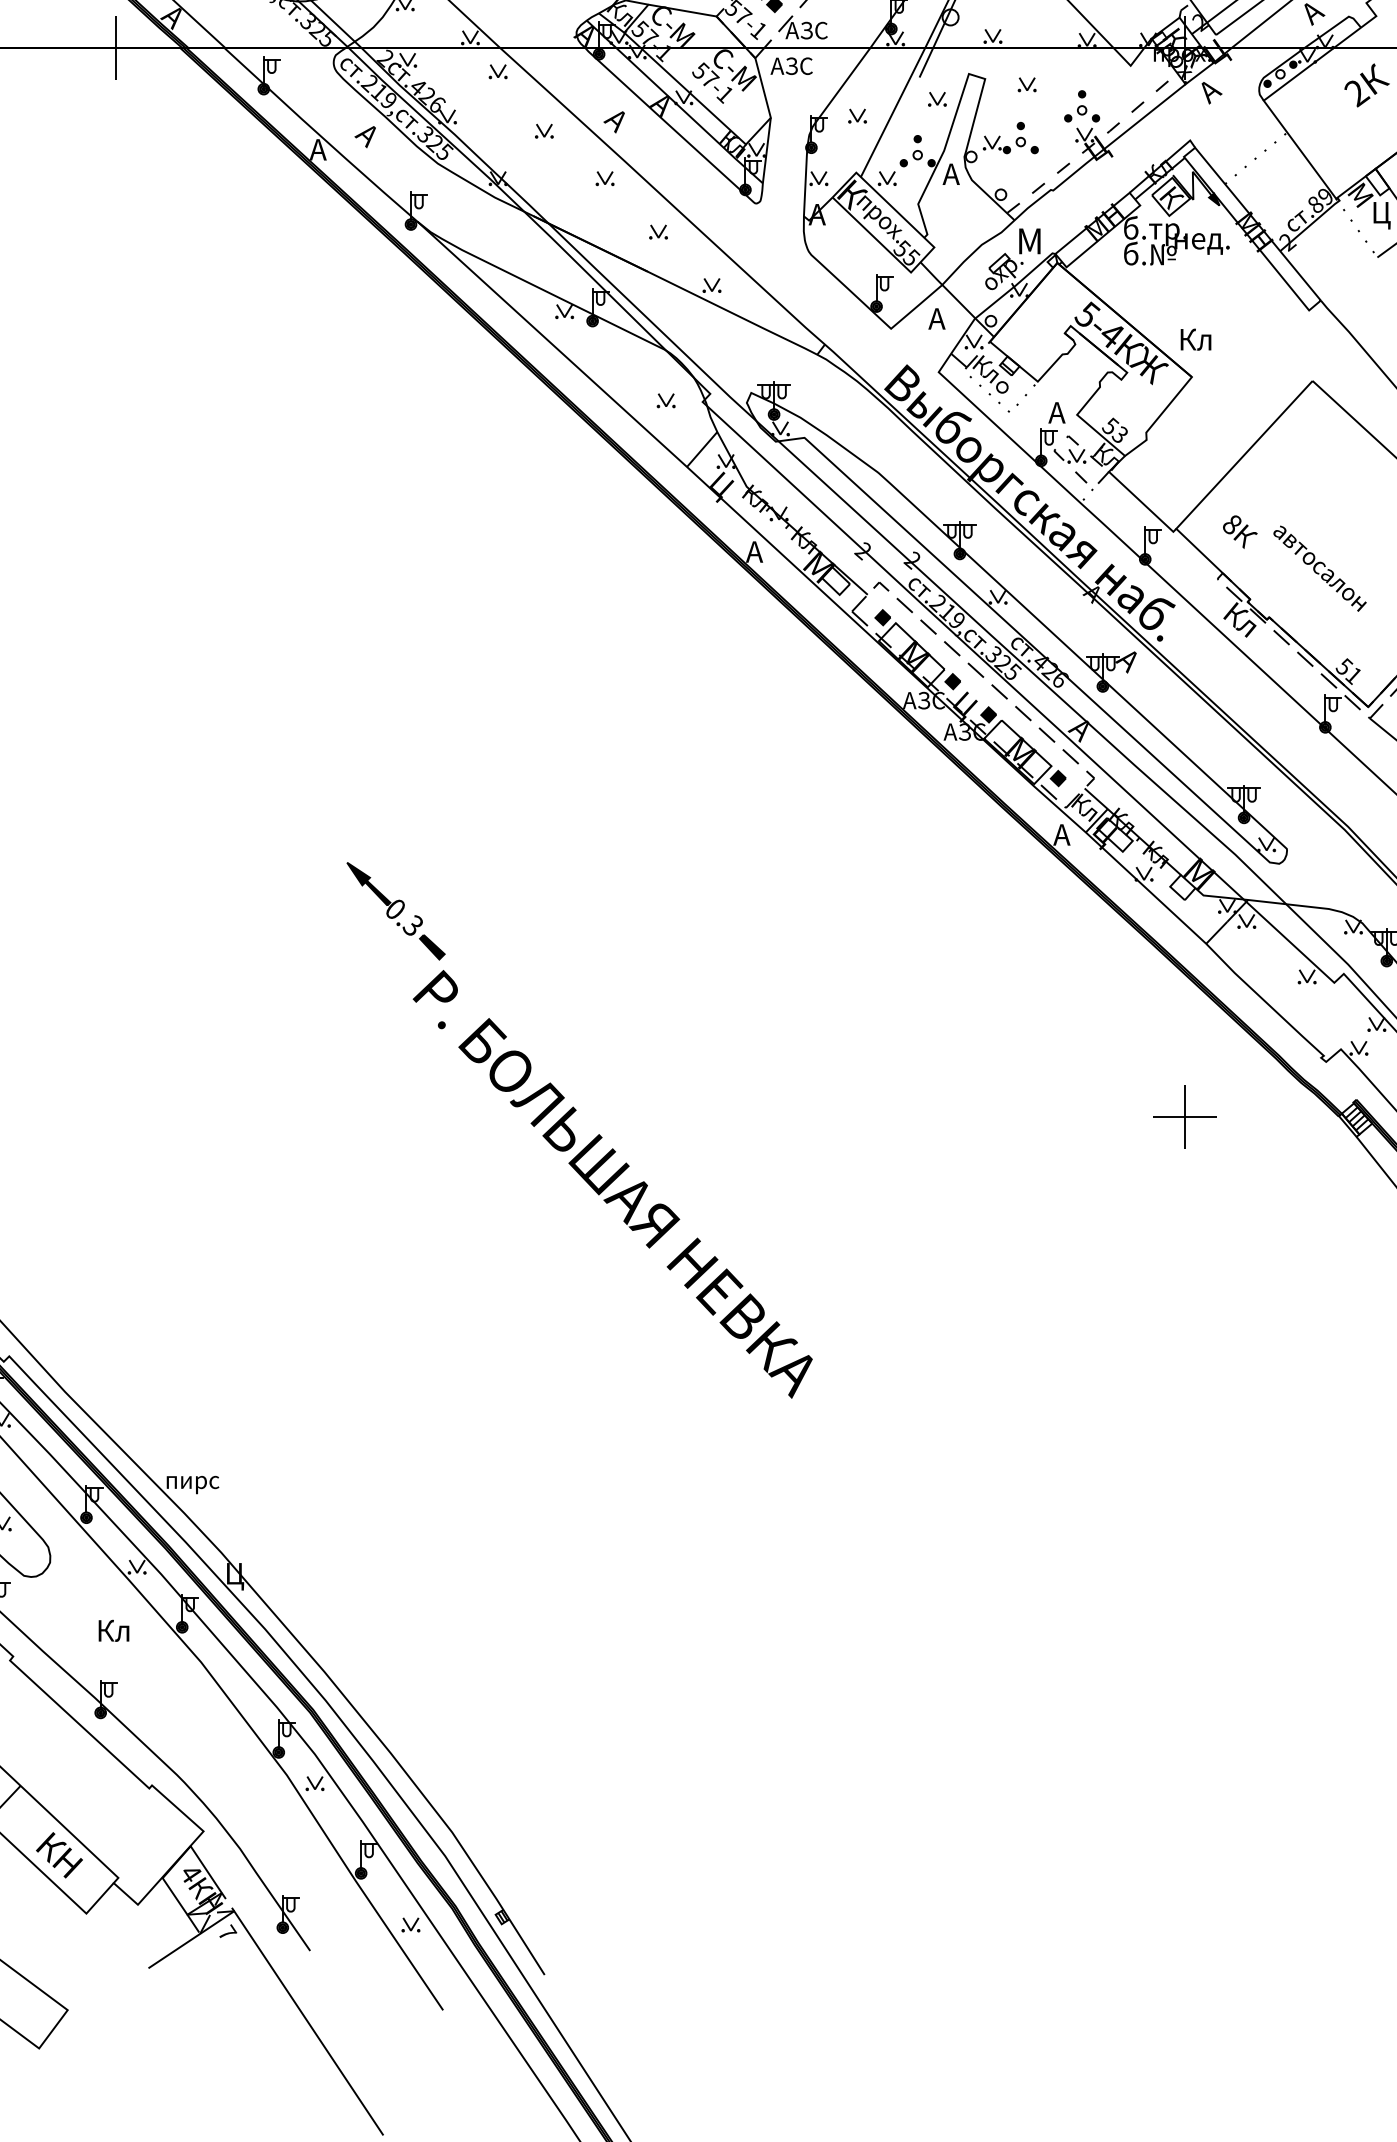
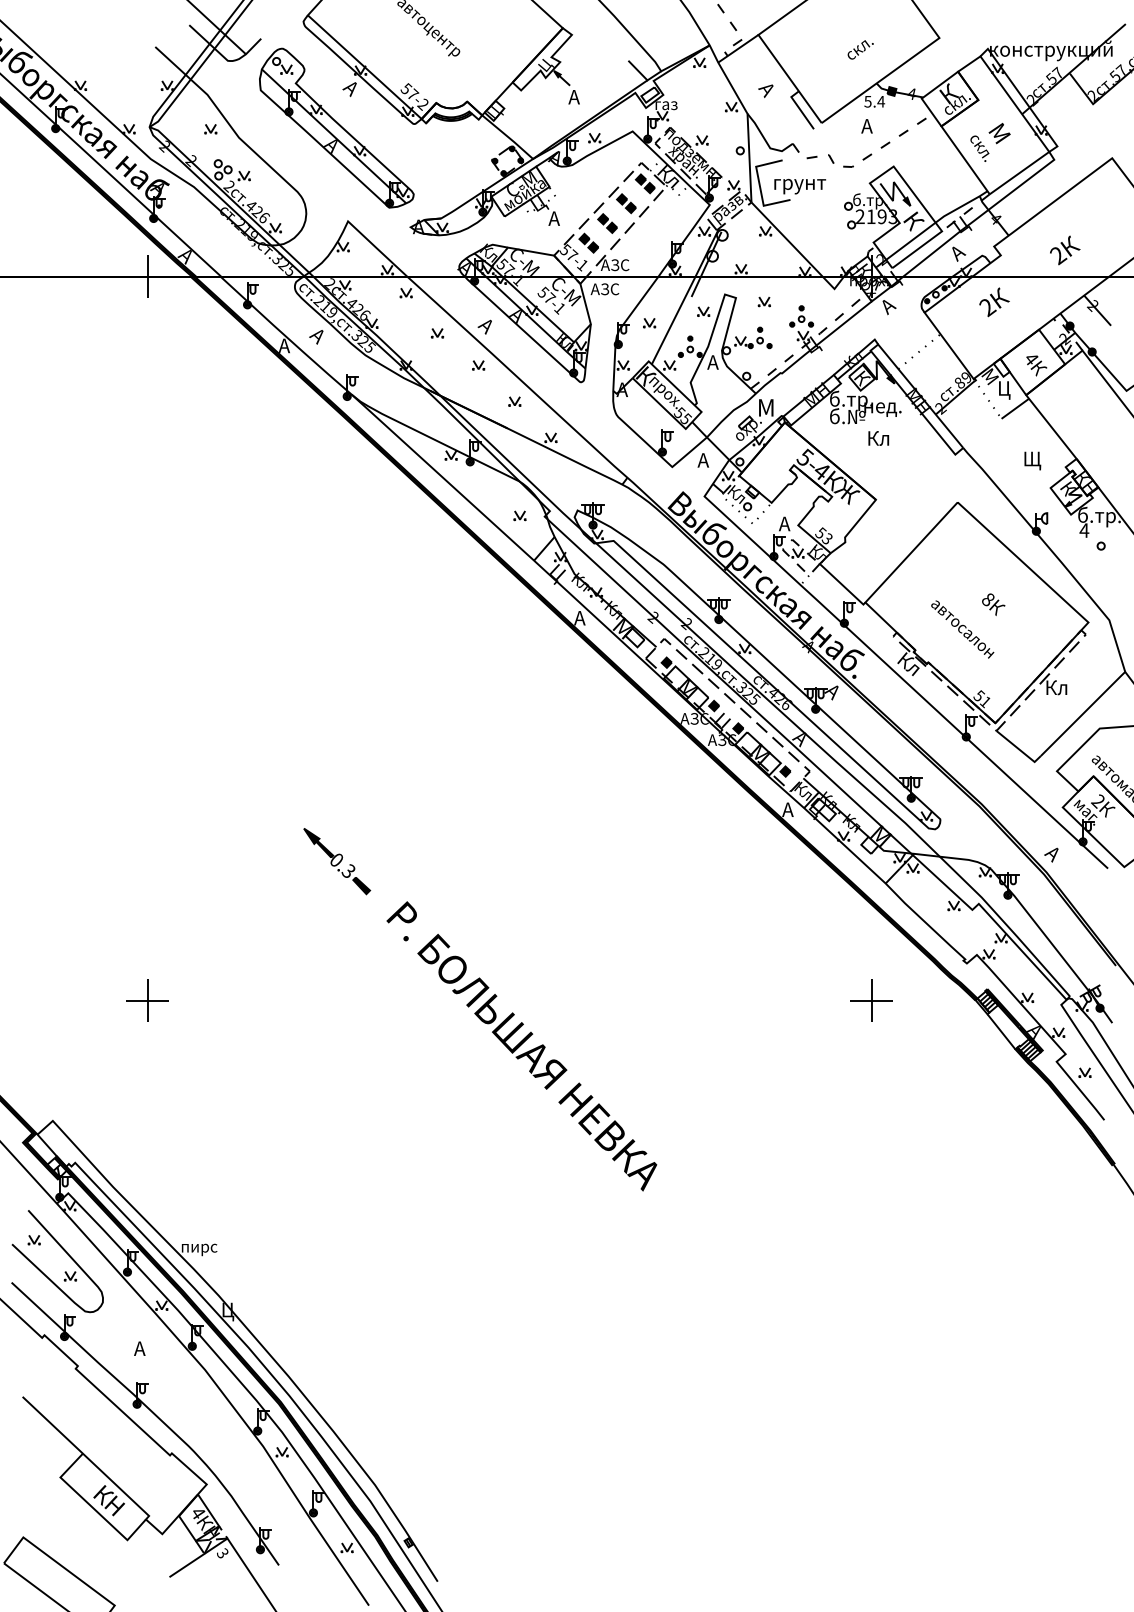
text: (1195, 339) -> (878, 438), moved
text: (1239, 531) -> (993, 604), moved
part: (116, 1116) -> (147, 1000), added
text: (612, 1184) -> (521, 1046), moved
text: (113, 1630) -> (145, 1348), Кл -> А
text: (228, 1931) -> (223, 1552), 7 -> 3

